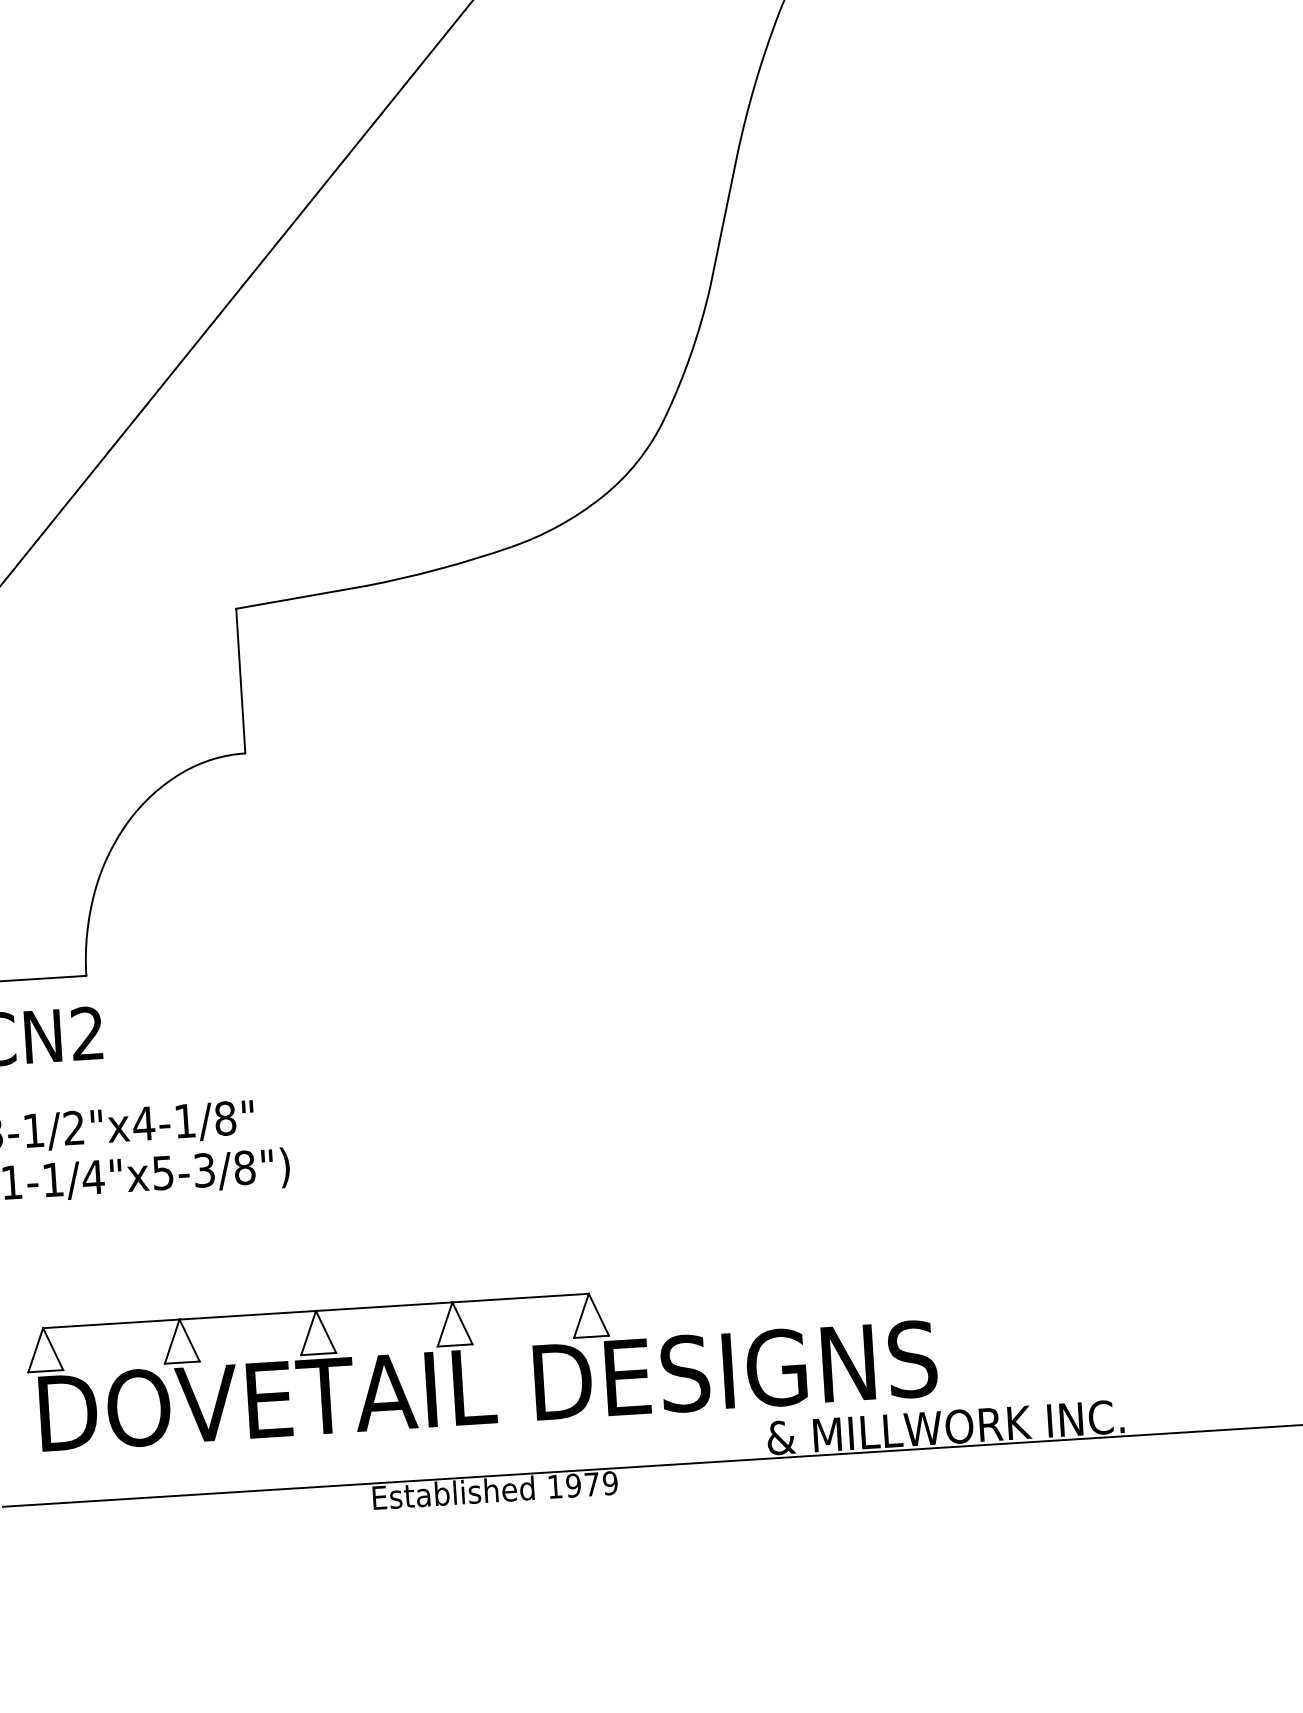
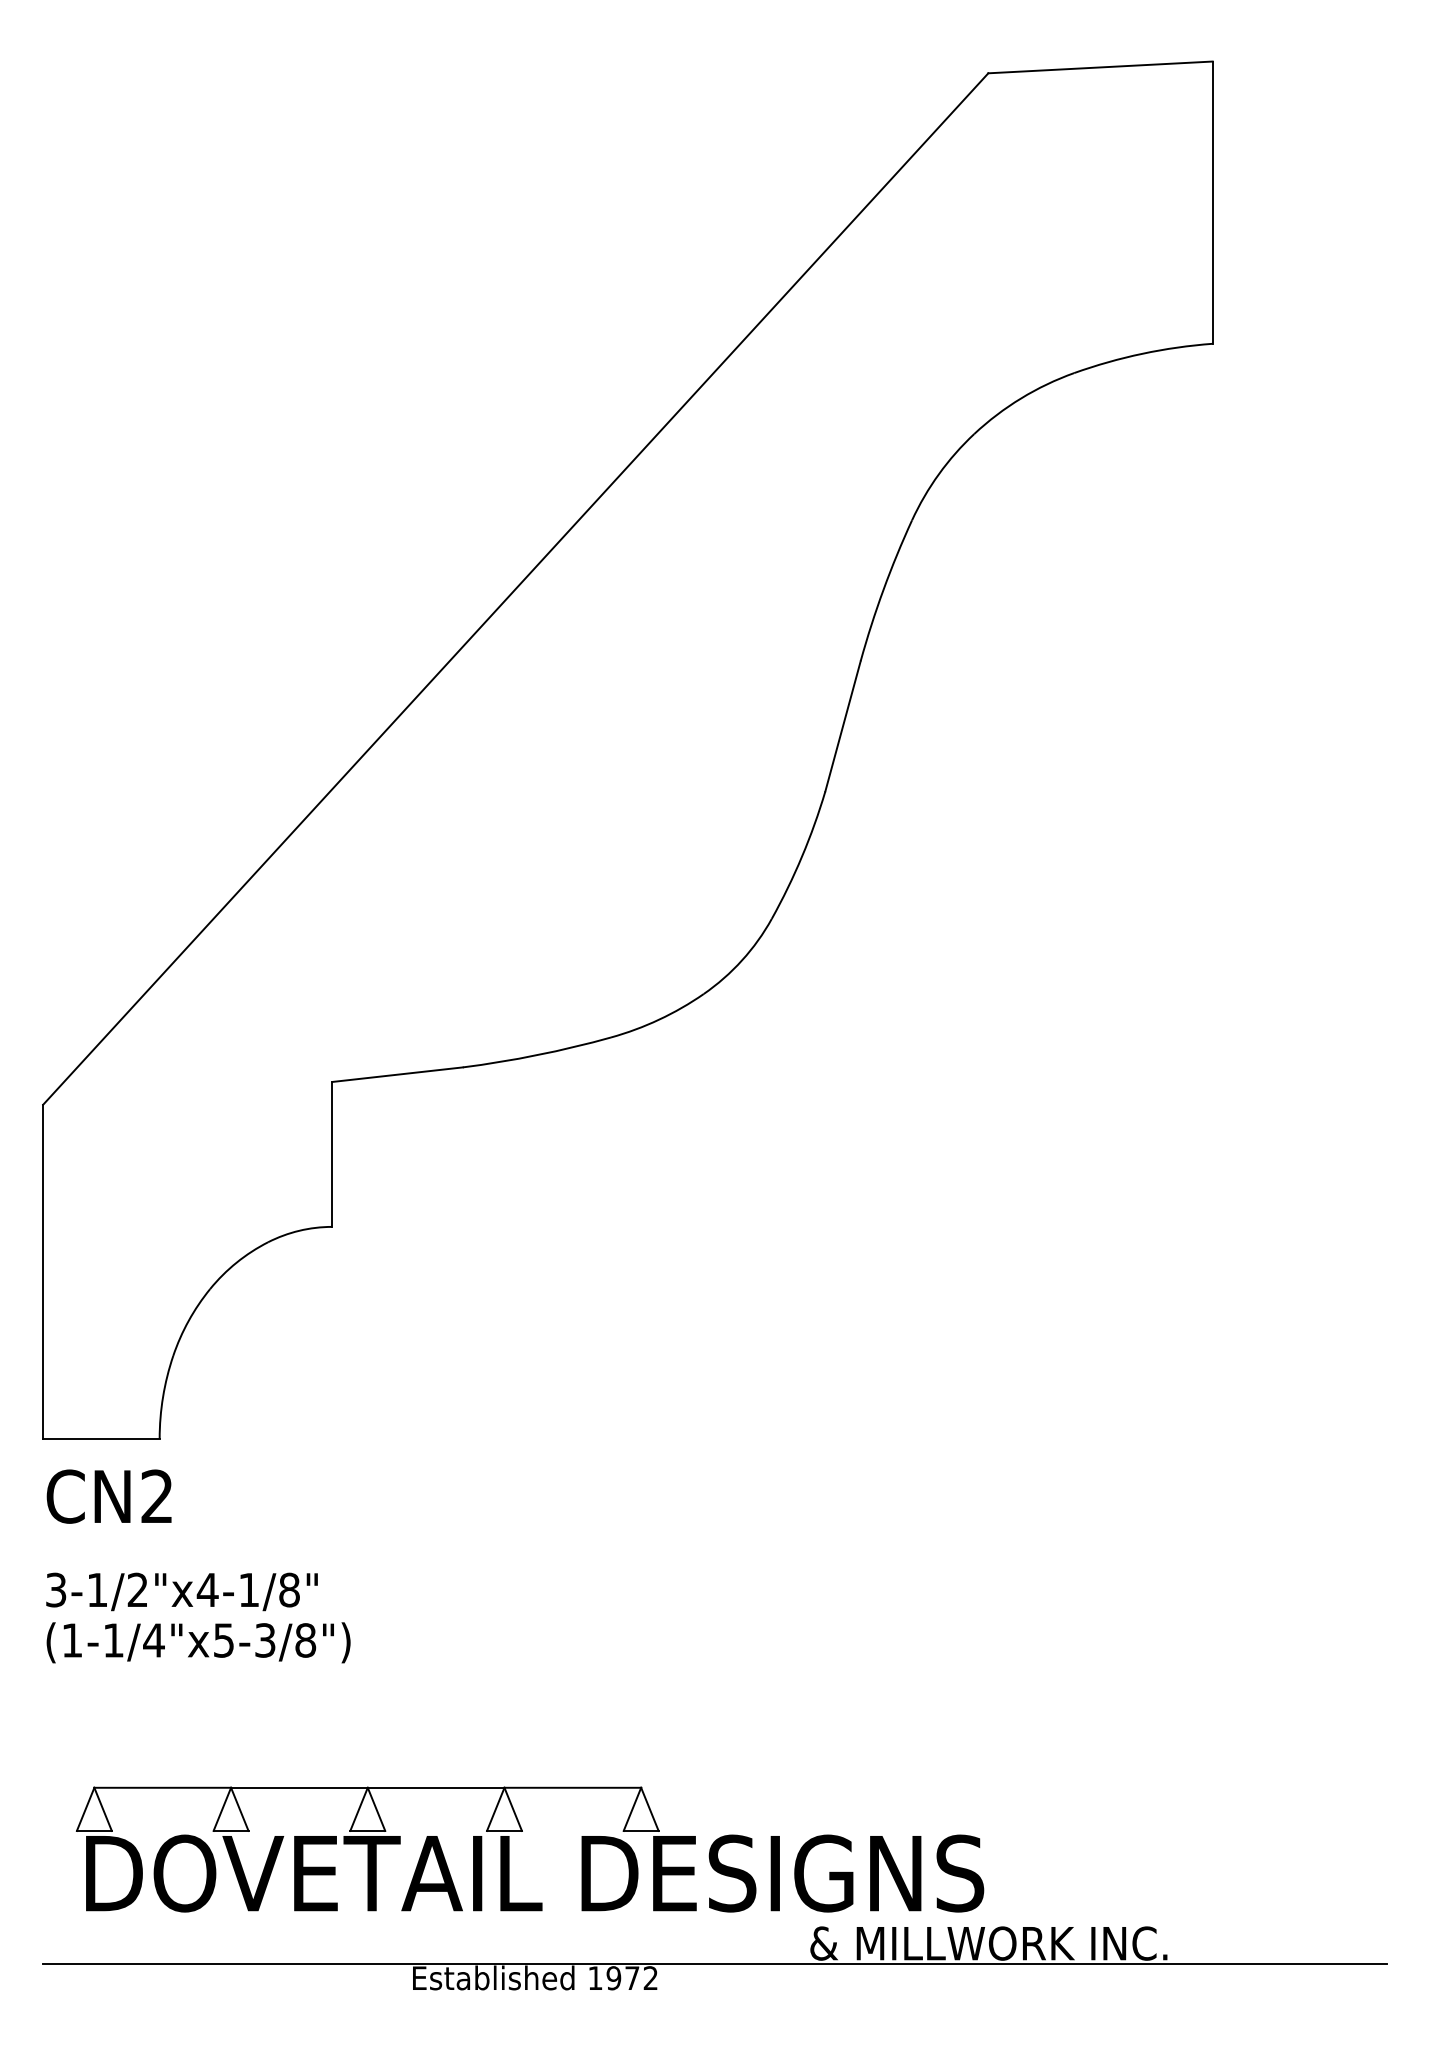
text: (610, 1483) -> (650, 1978), 1979 -> 1972

